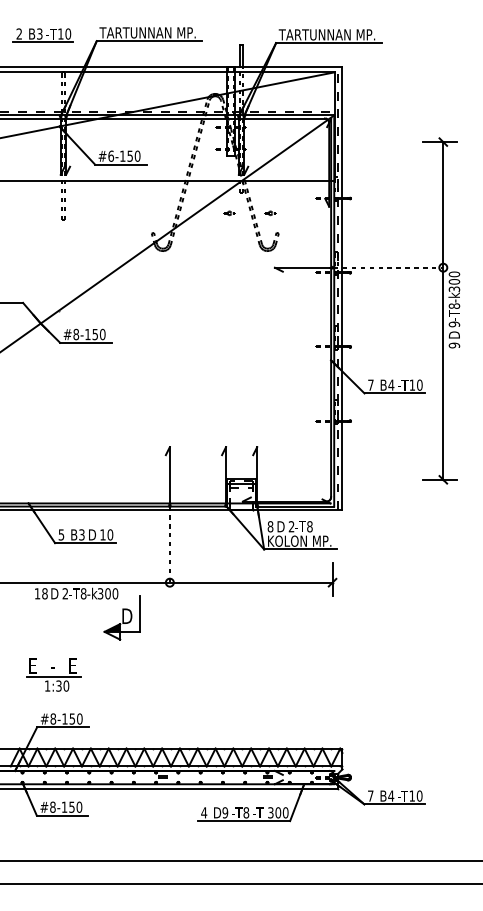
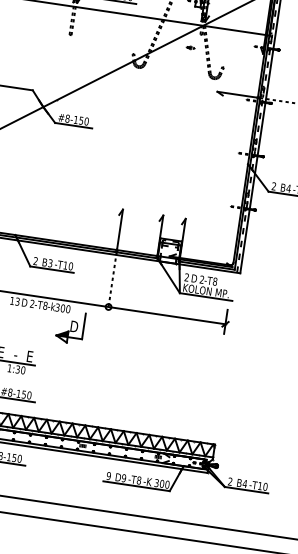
part: (270, 213) -> (220, 52), removed
text: (370, 384) -> (273, 185), 7 -> 2
text: (270, 526) -> (186, 277), 8 -> 2
text: (61, 534) -> (35, 260), 5 -> 2
text: (93, 534) -> (58, 264), D -> -T
text: (44, 593) -> (17, 301), 18 -> 13
text: (370, 795) -> (230, 481), 7 -> 2
text: (204, 812) -> (109, 475), 4 -> 9
text: (257, 812) -> (147, 481), -T -> -K

